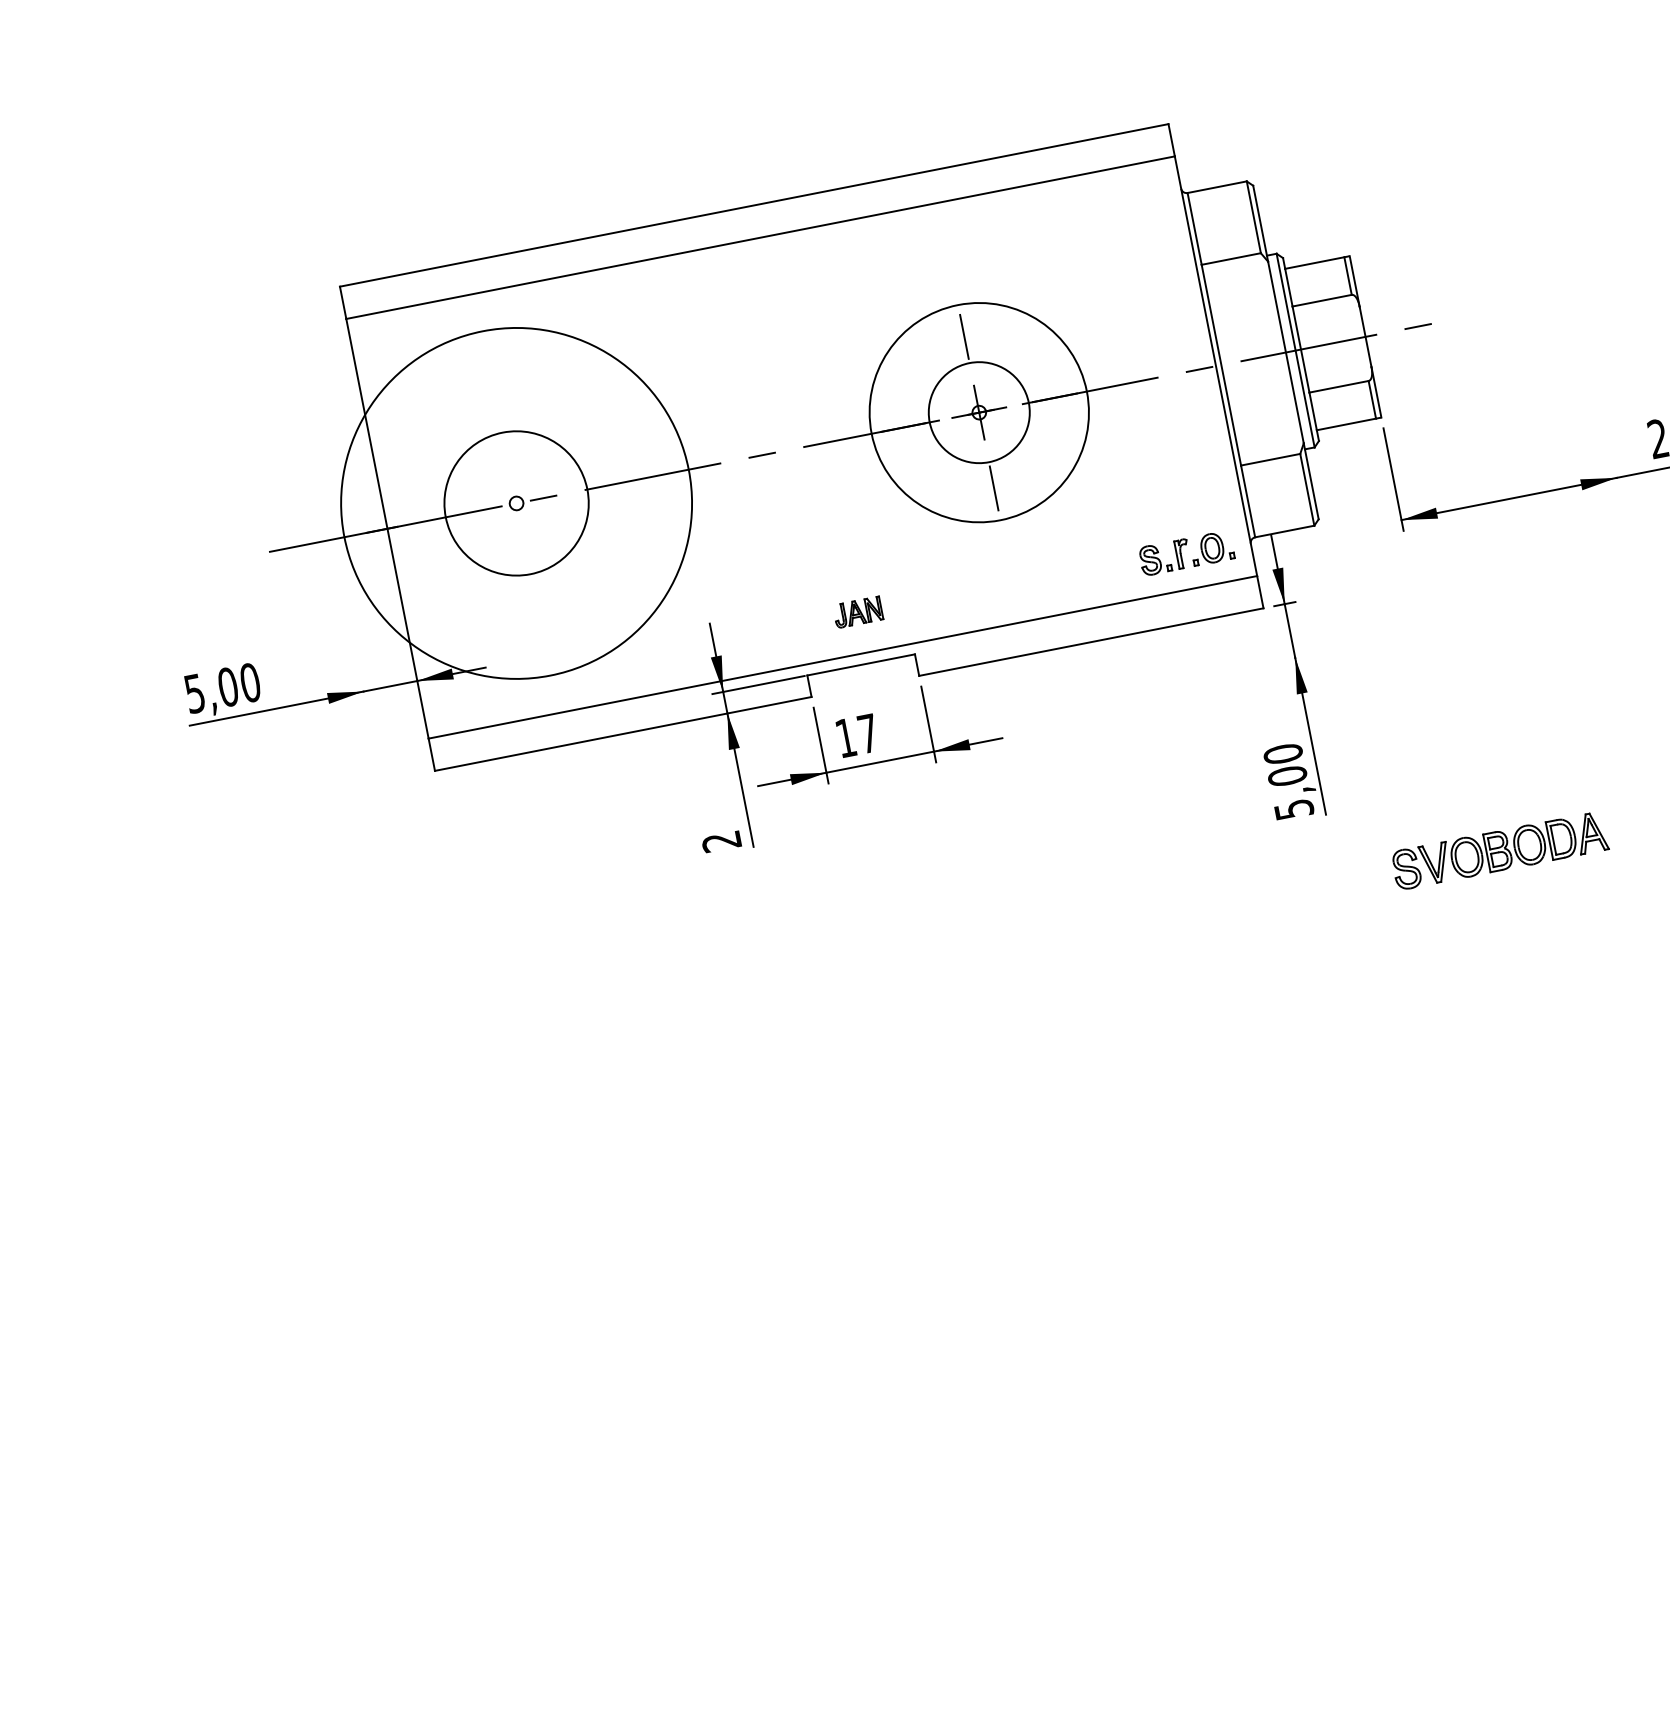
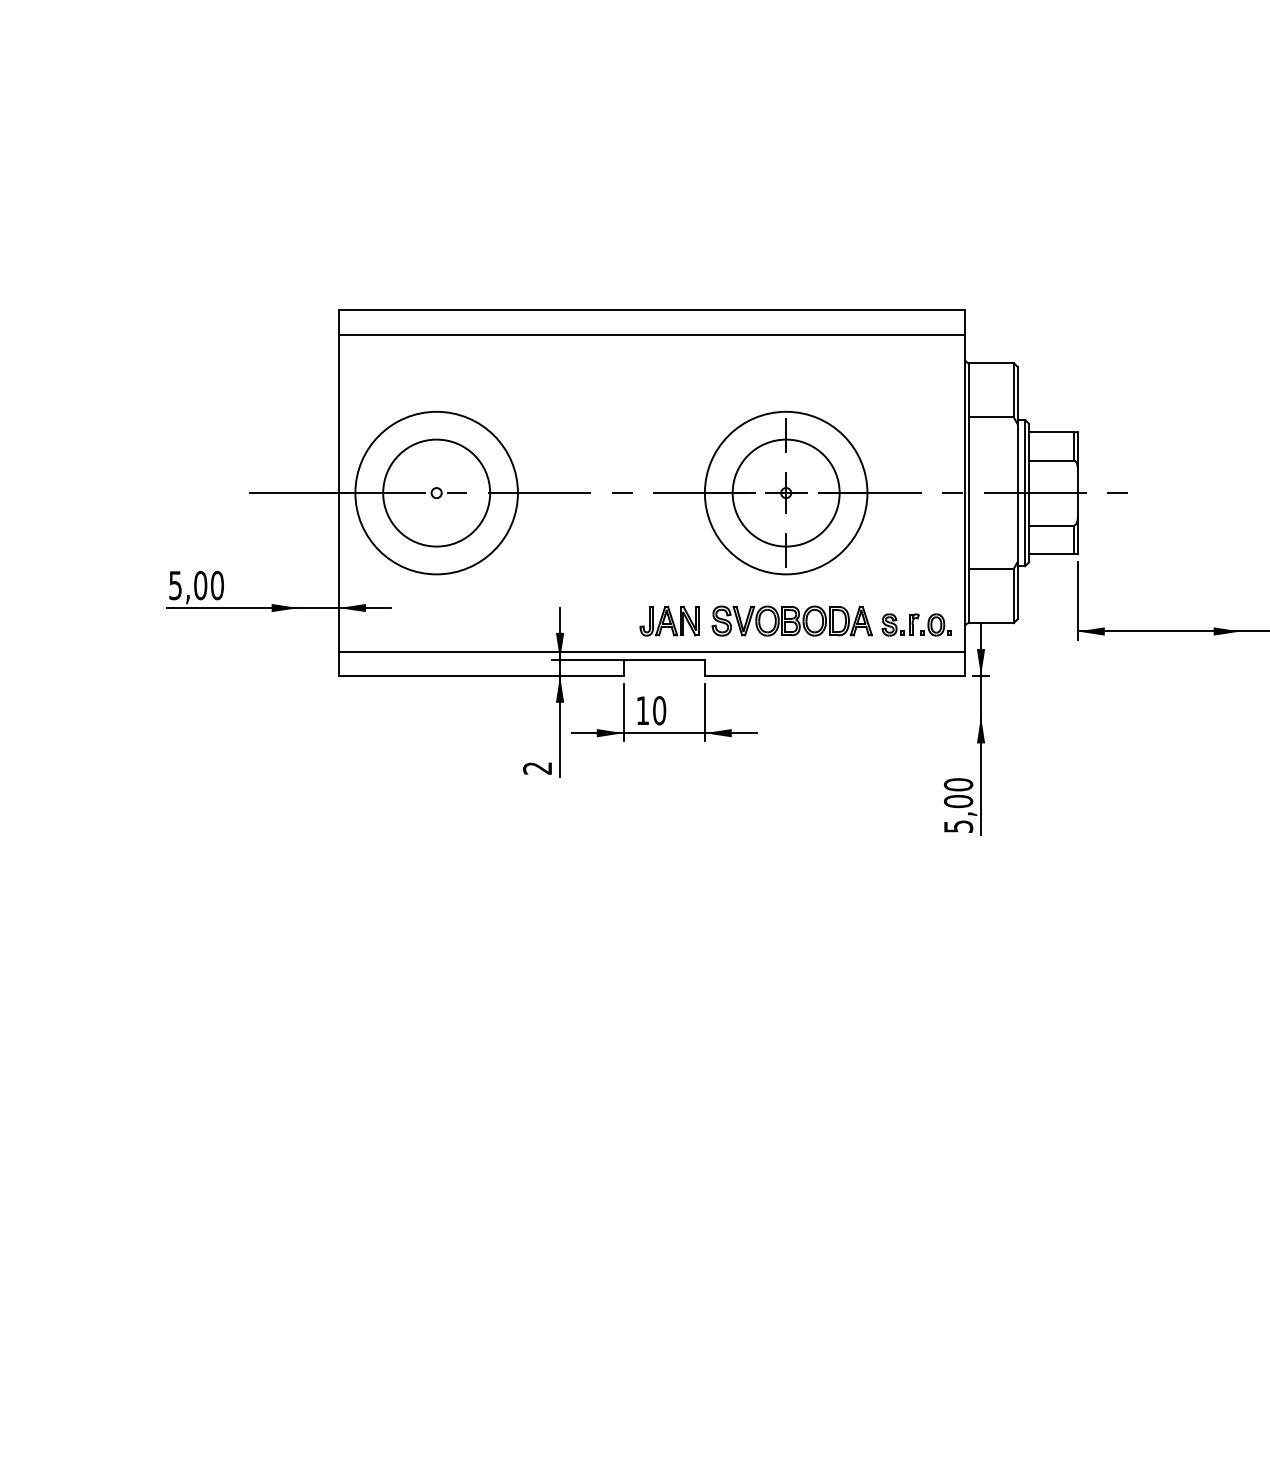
circle: (978, 412) -> (785, 492), size x1.43
circle: (516, 502) -> (436, 492), size x0.62
part: (857, 611) -> (669, 620), size x1.67
text: (868, 733) -> (659, 710), 17 -> 10
part: (1498, 850) -> (791, 620), moved

